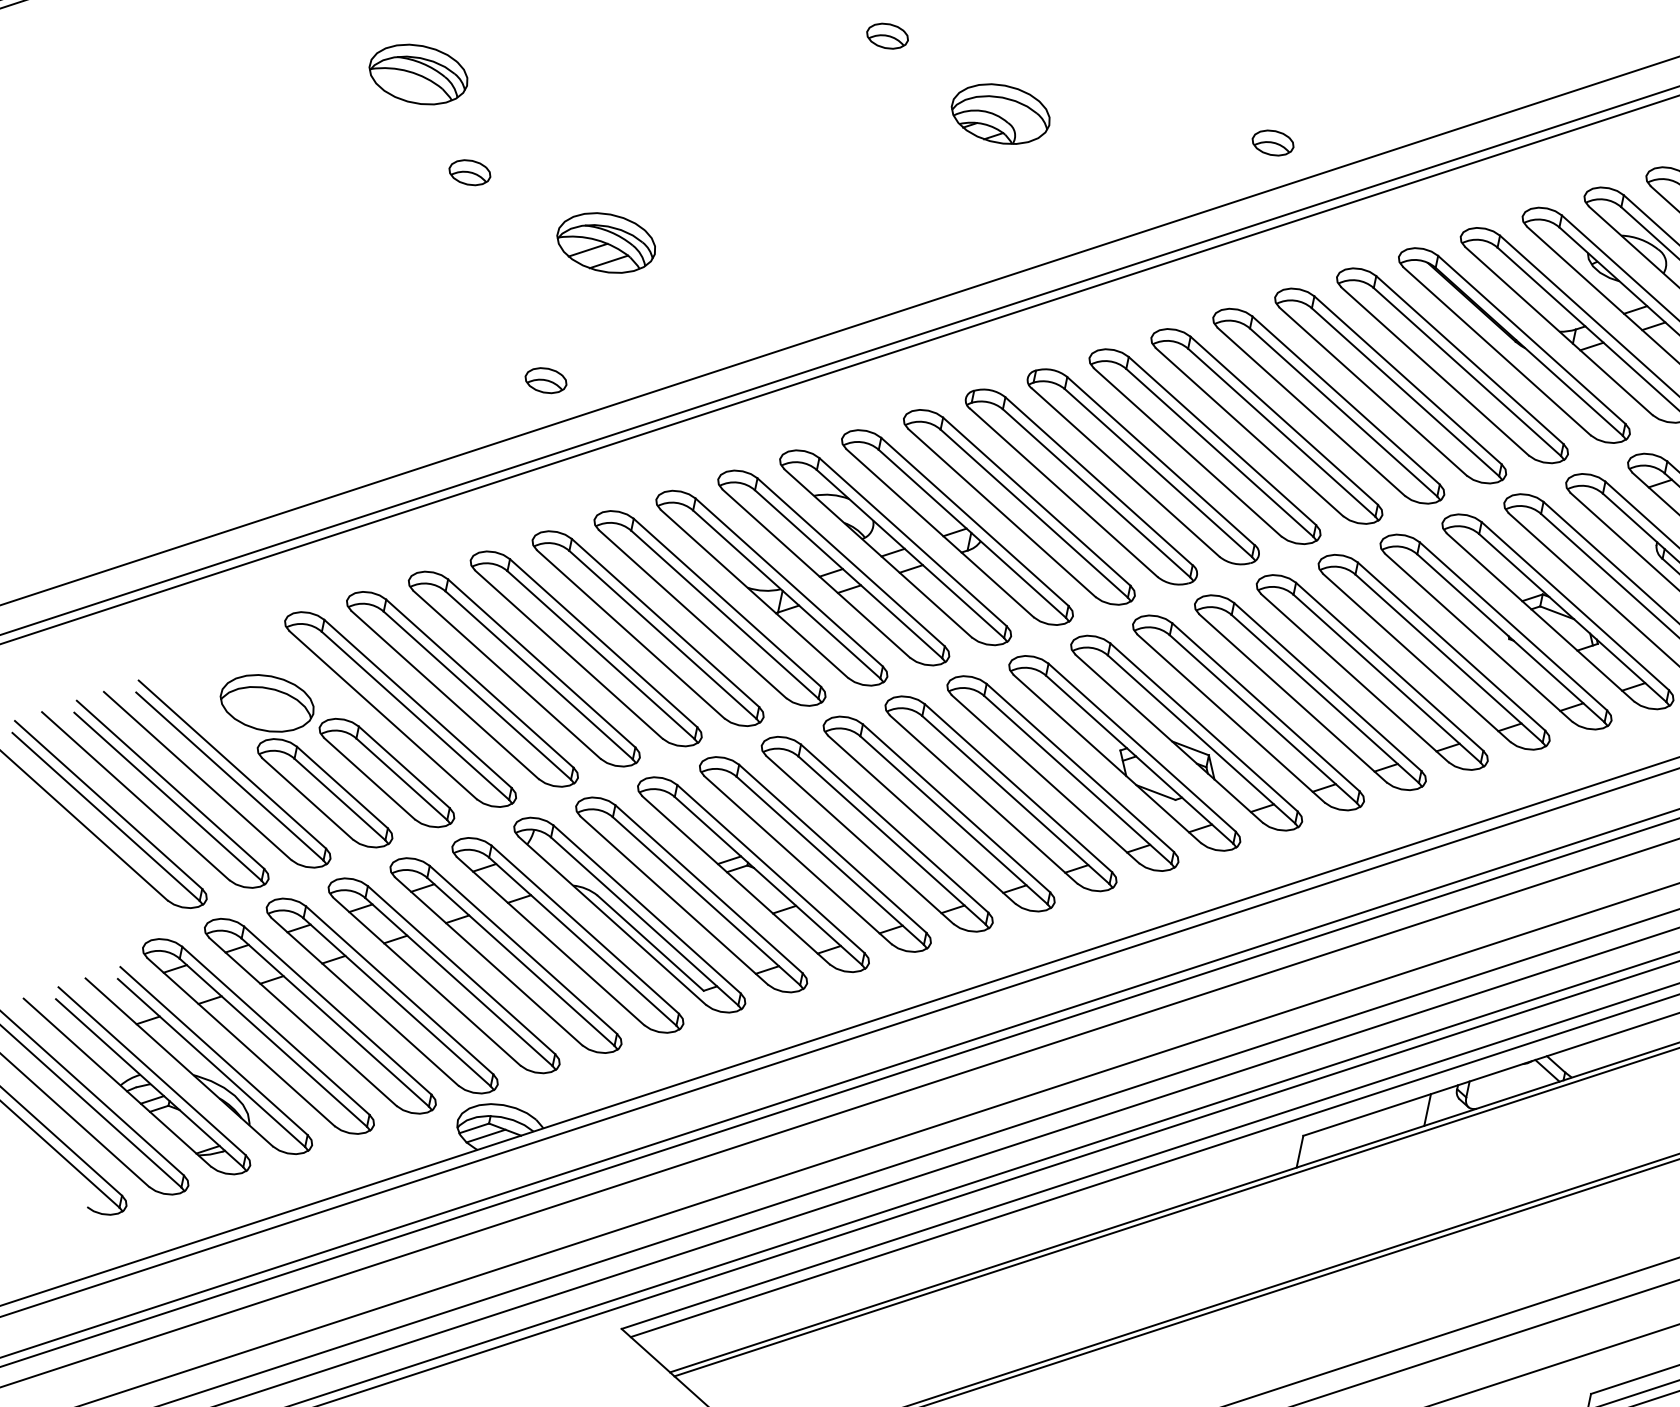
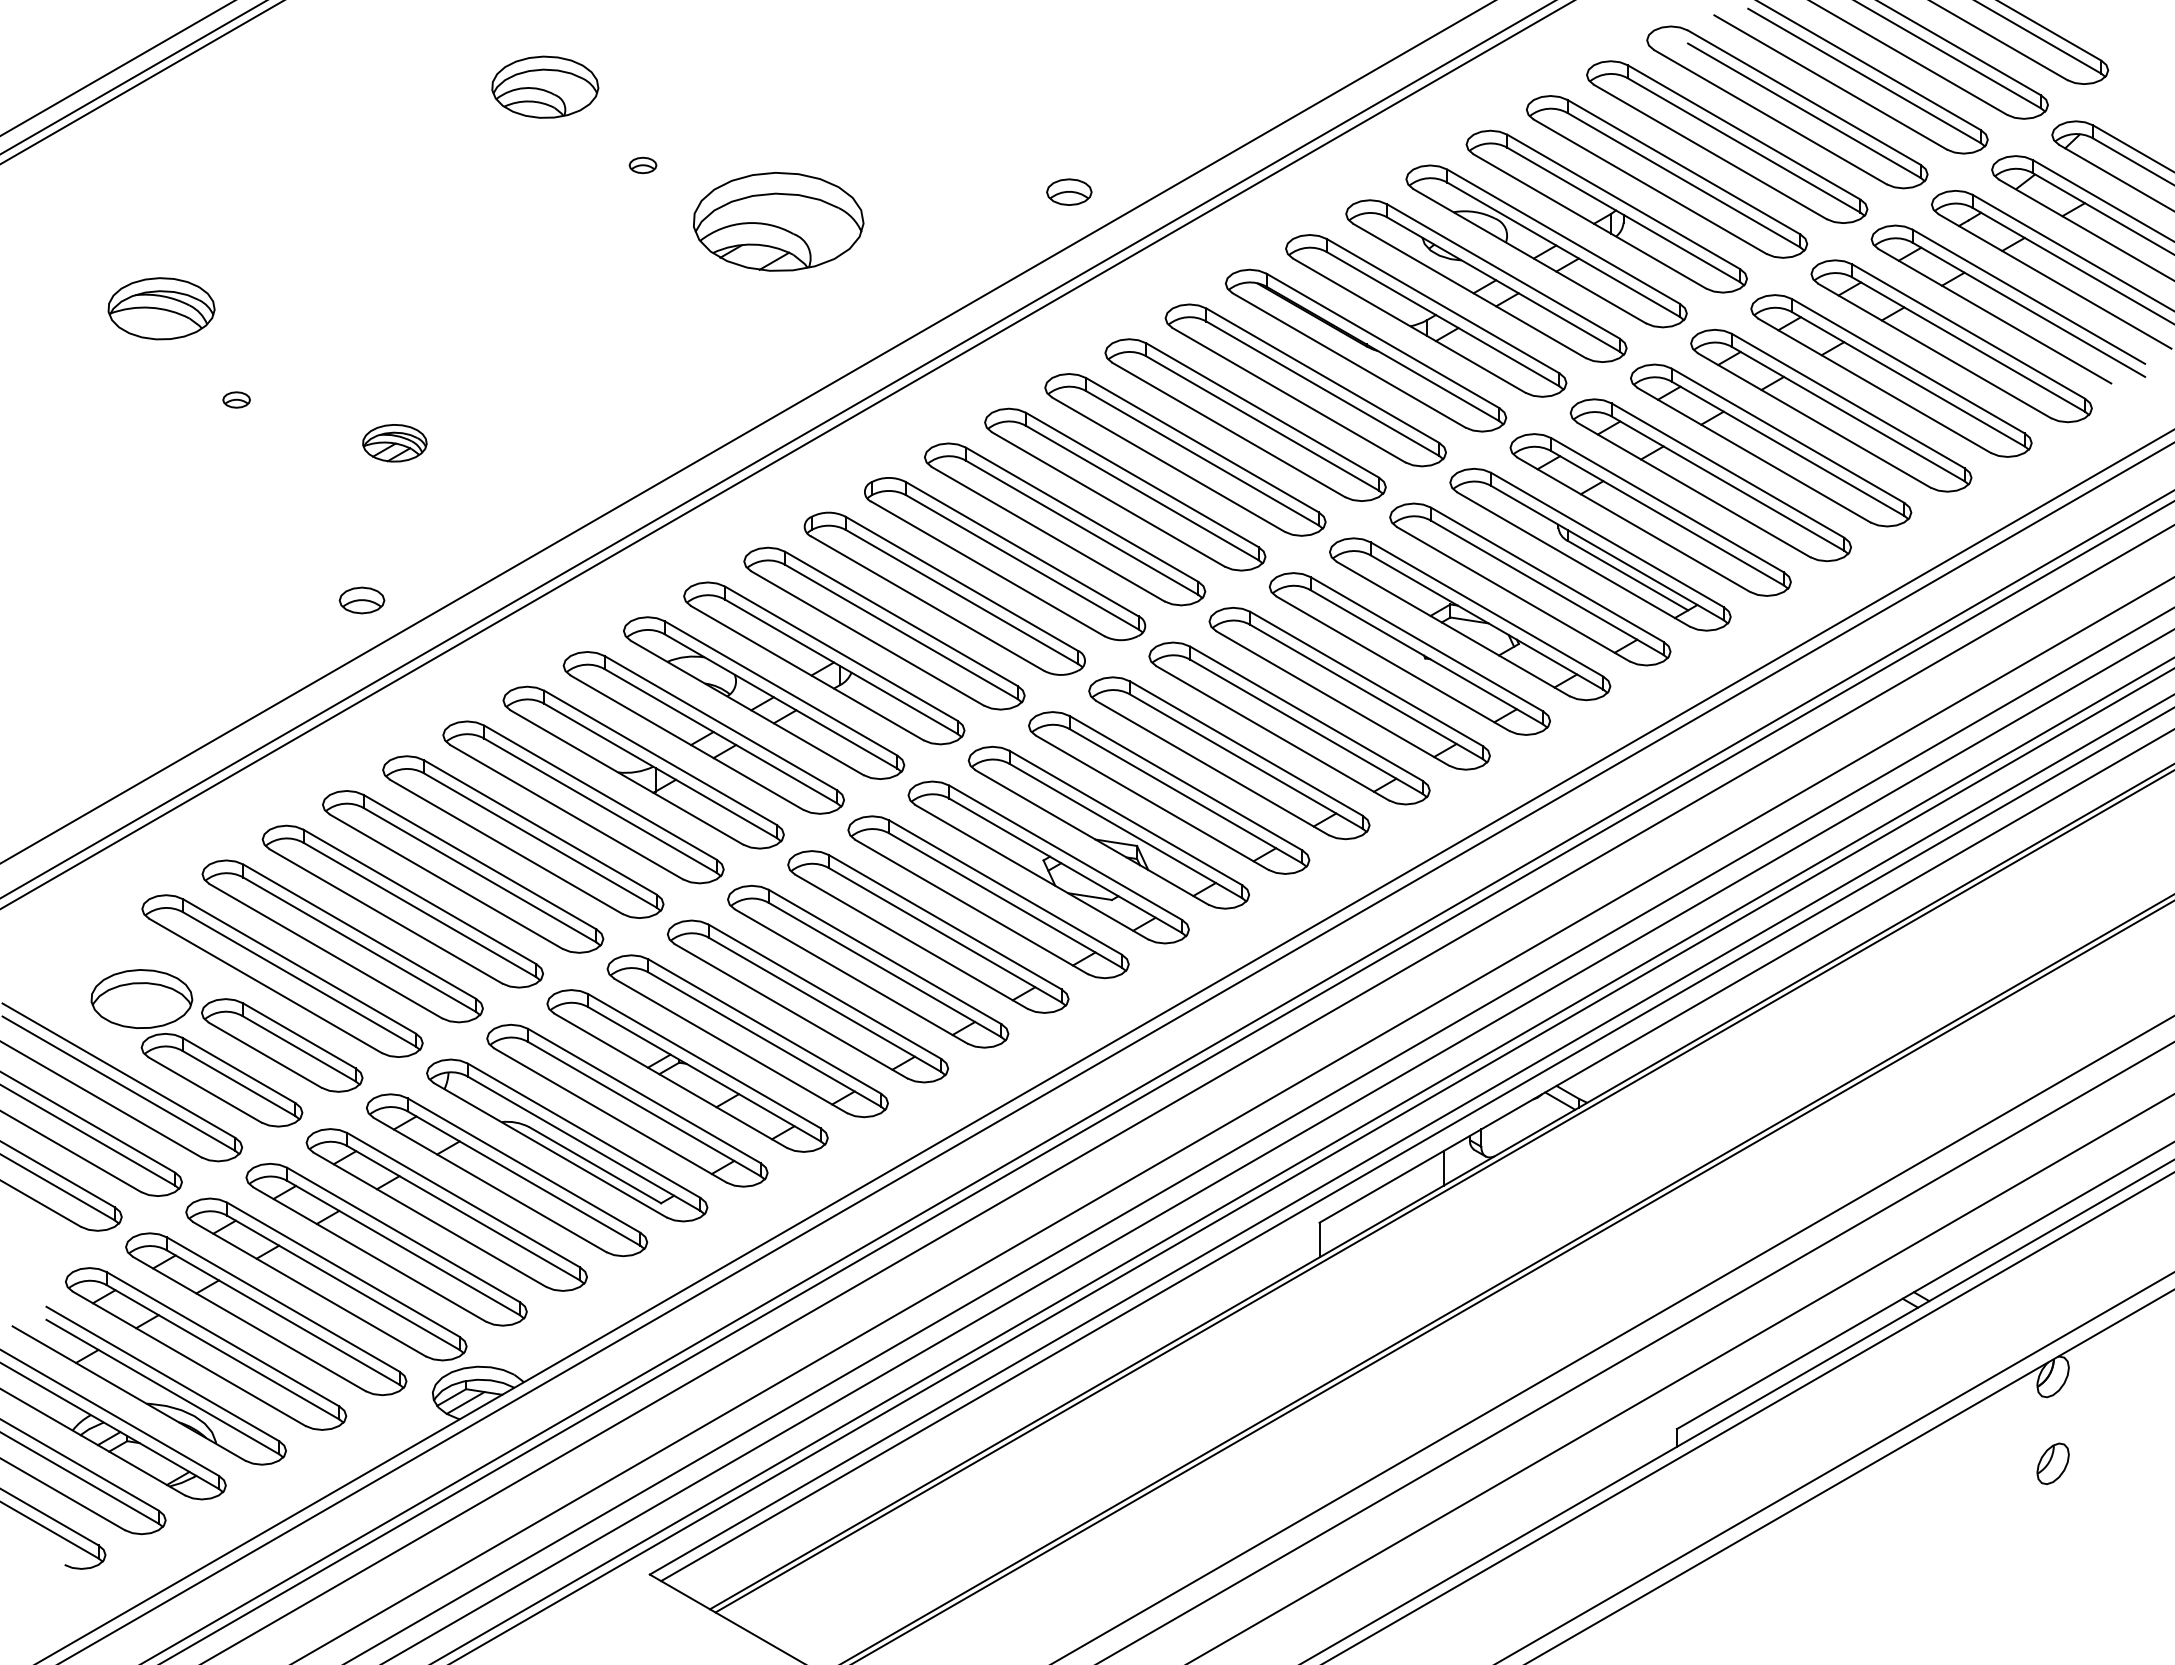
part: (887, 36) -> (642, 165), size x0.6
part: (1000, 113) -> (778, 221), size x1.6
part: (469, 172) -> (236, 399), size x0.6
part: (606, 242) -> (394, 442), size x0.6

